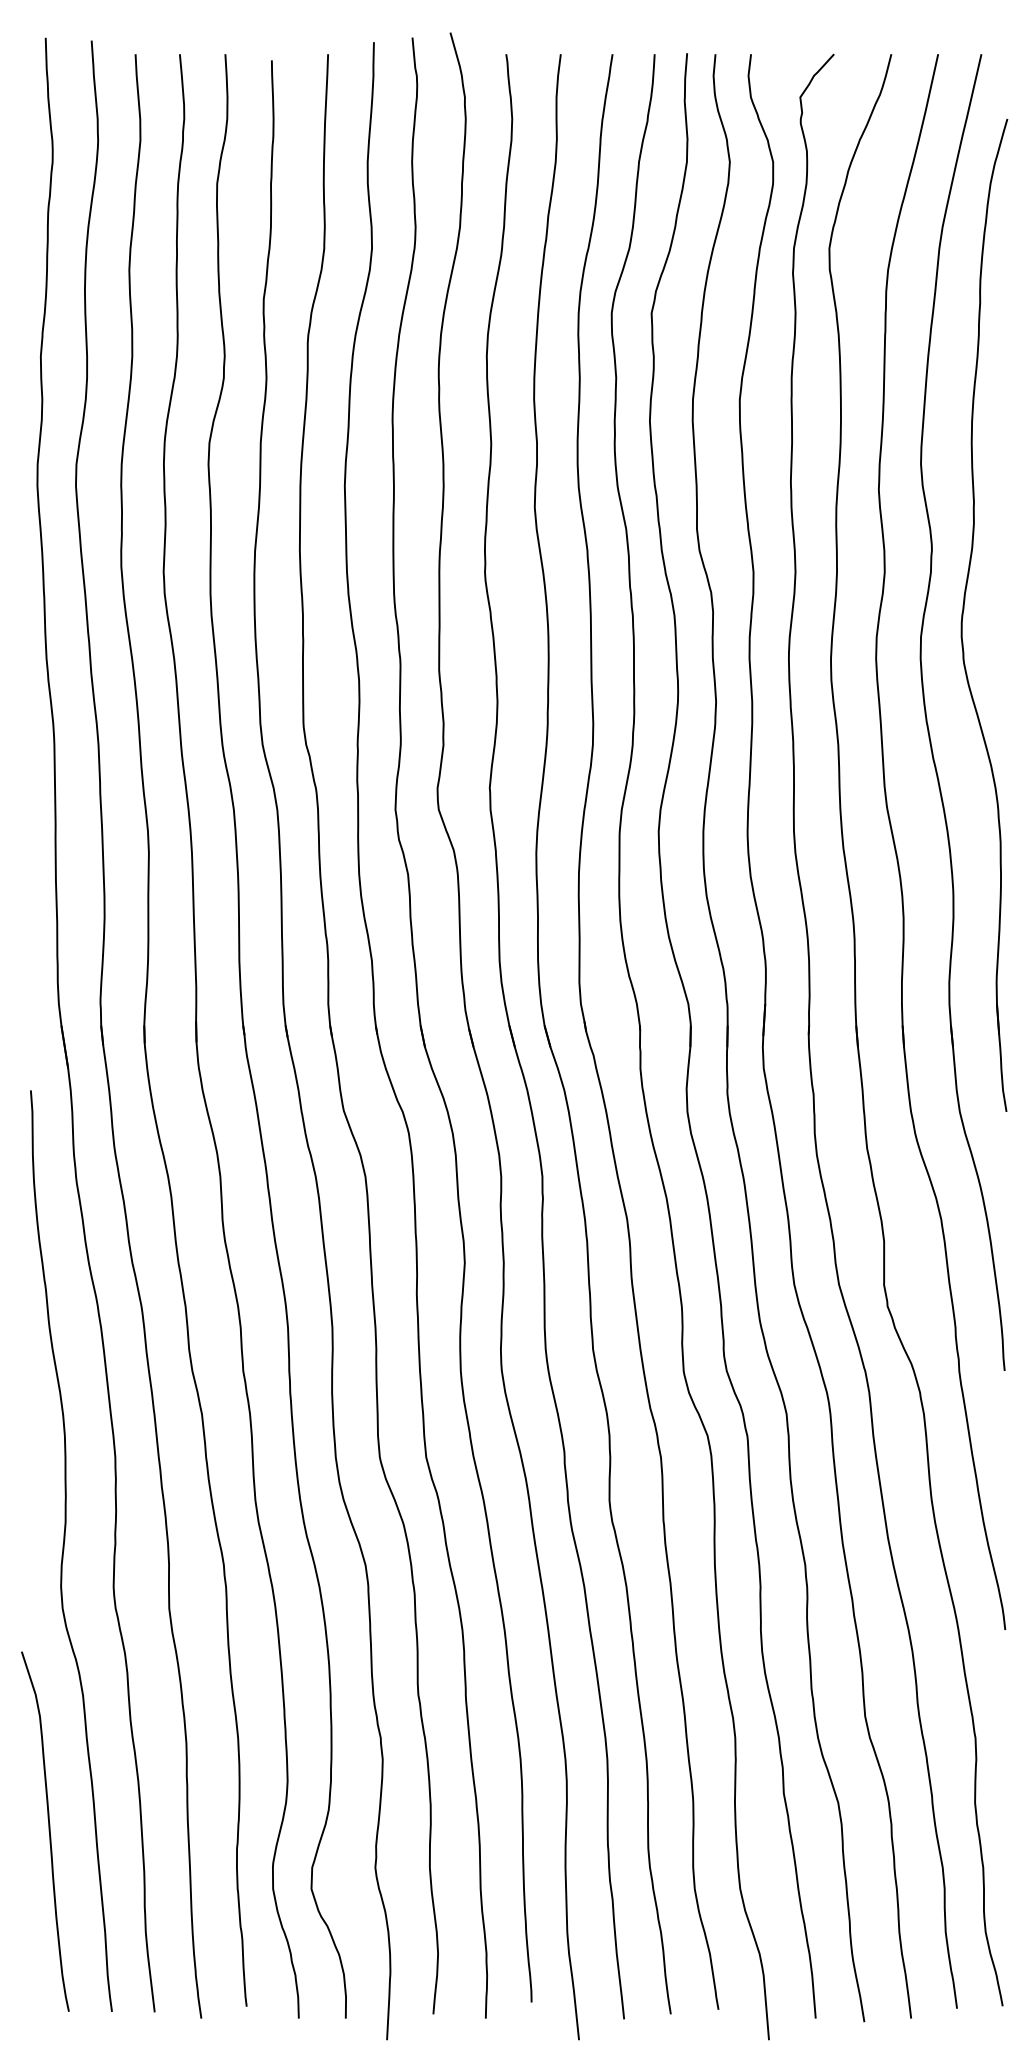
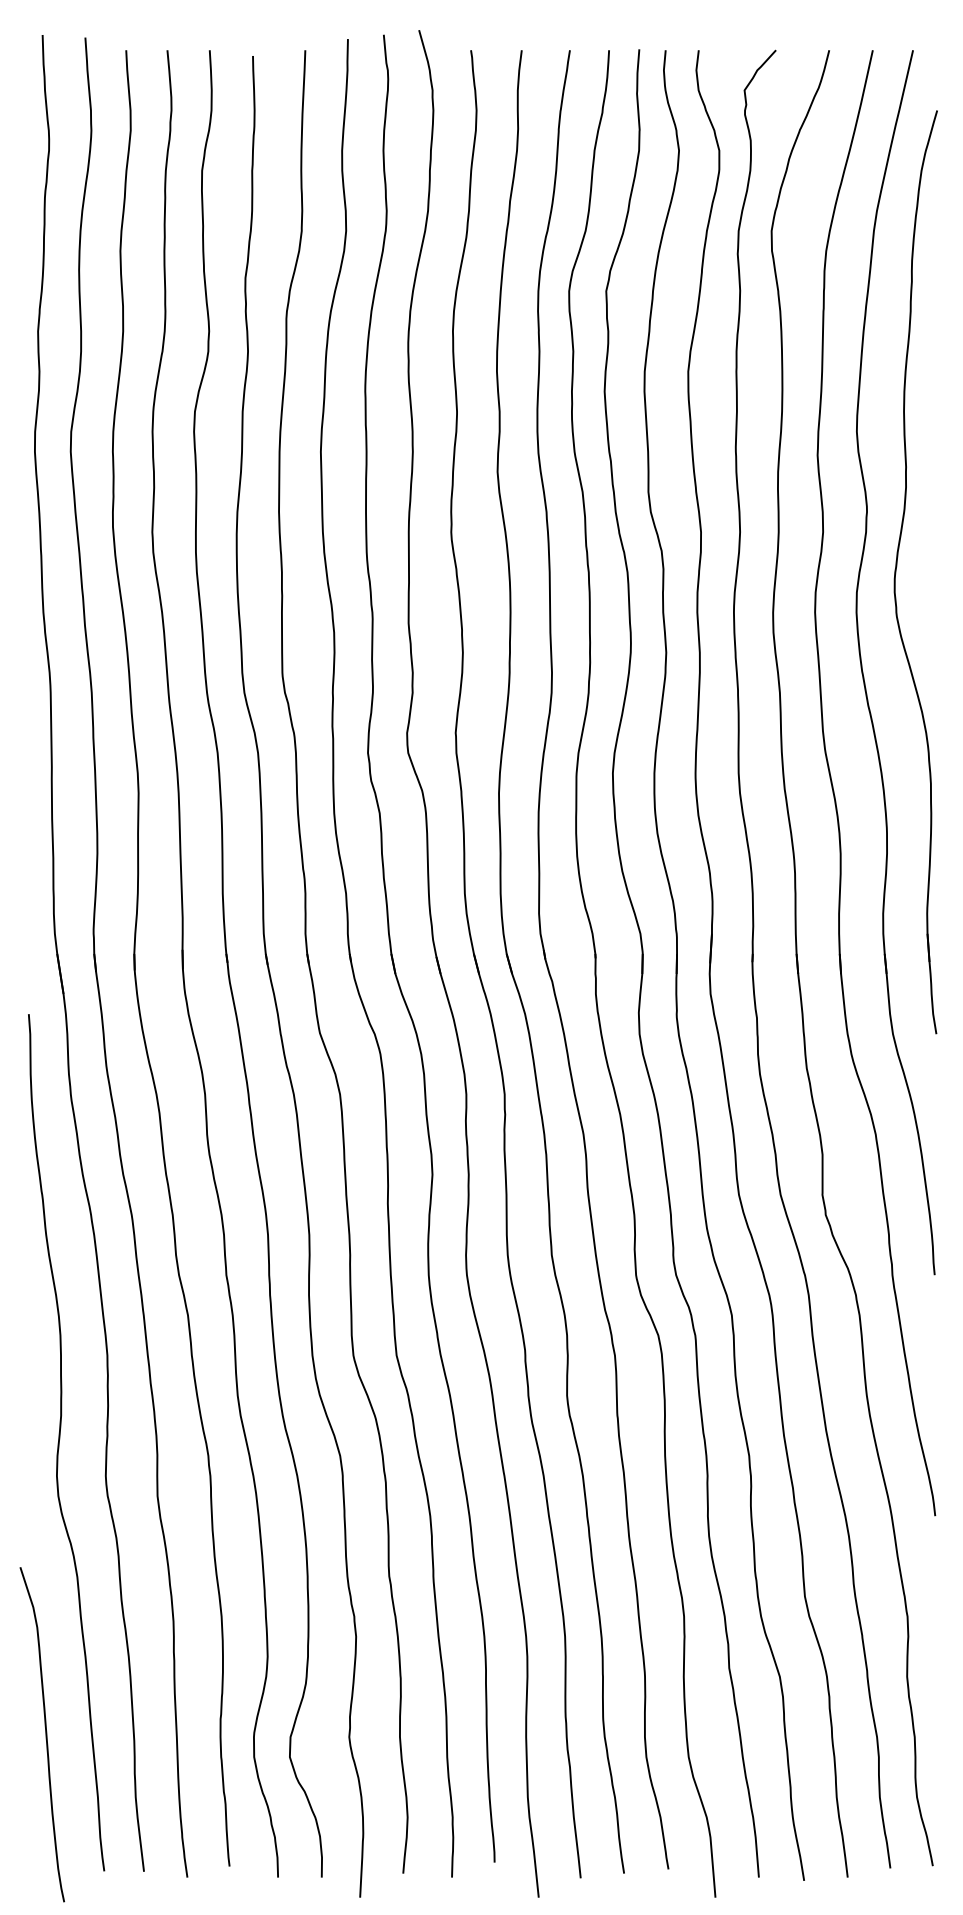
curve: (48, 1831) -> (45, 1734), moved

